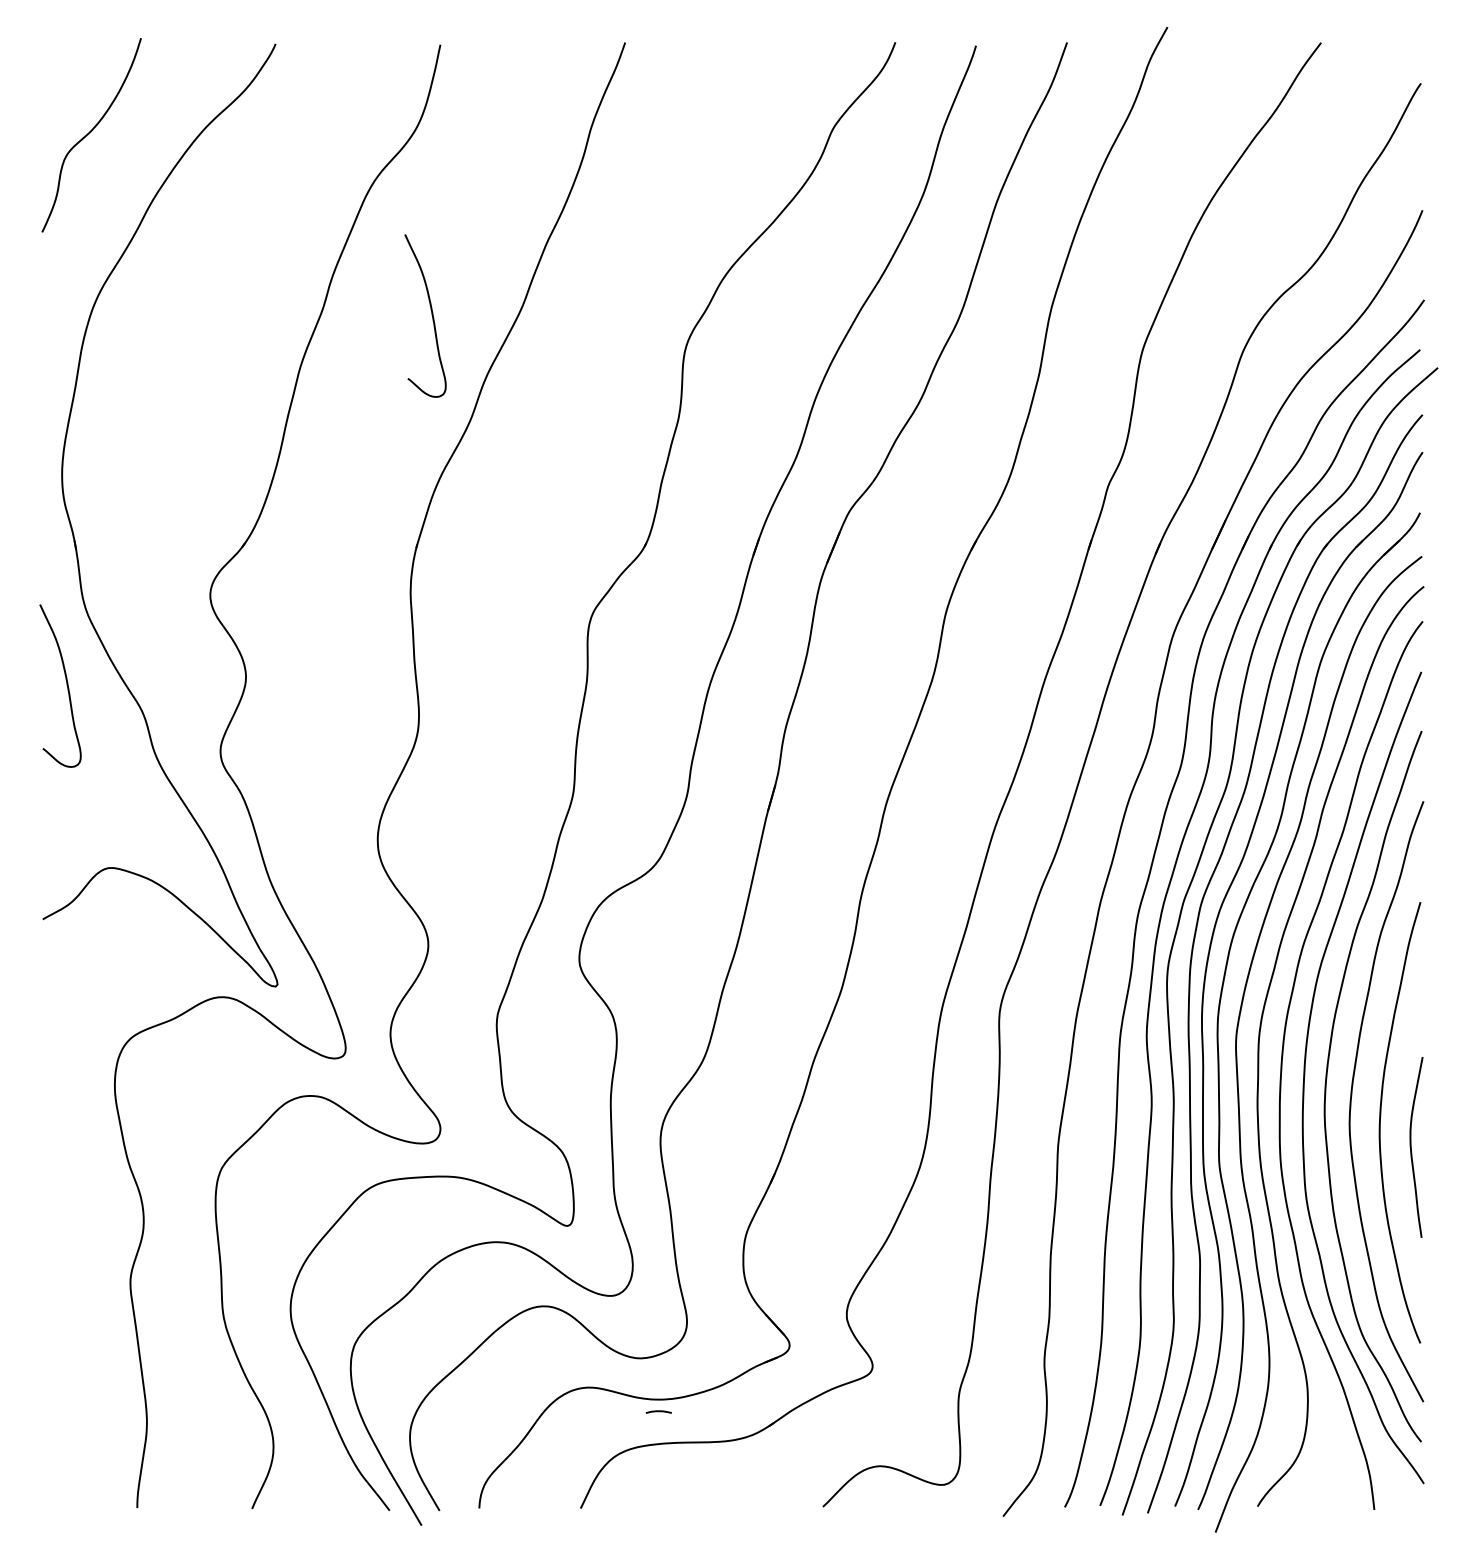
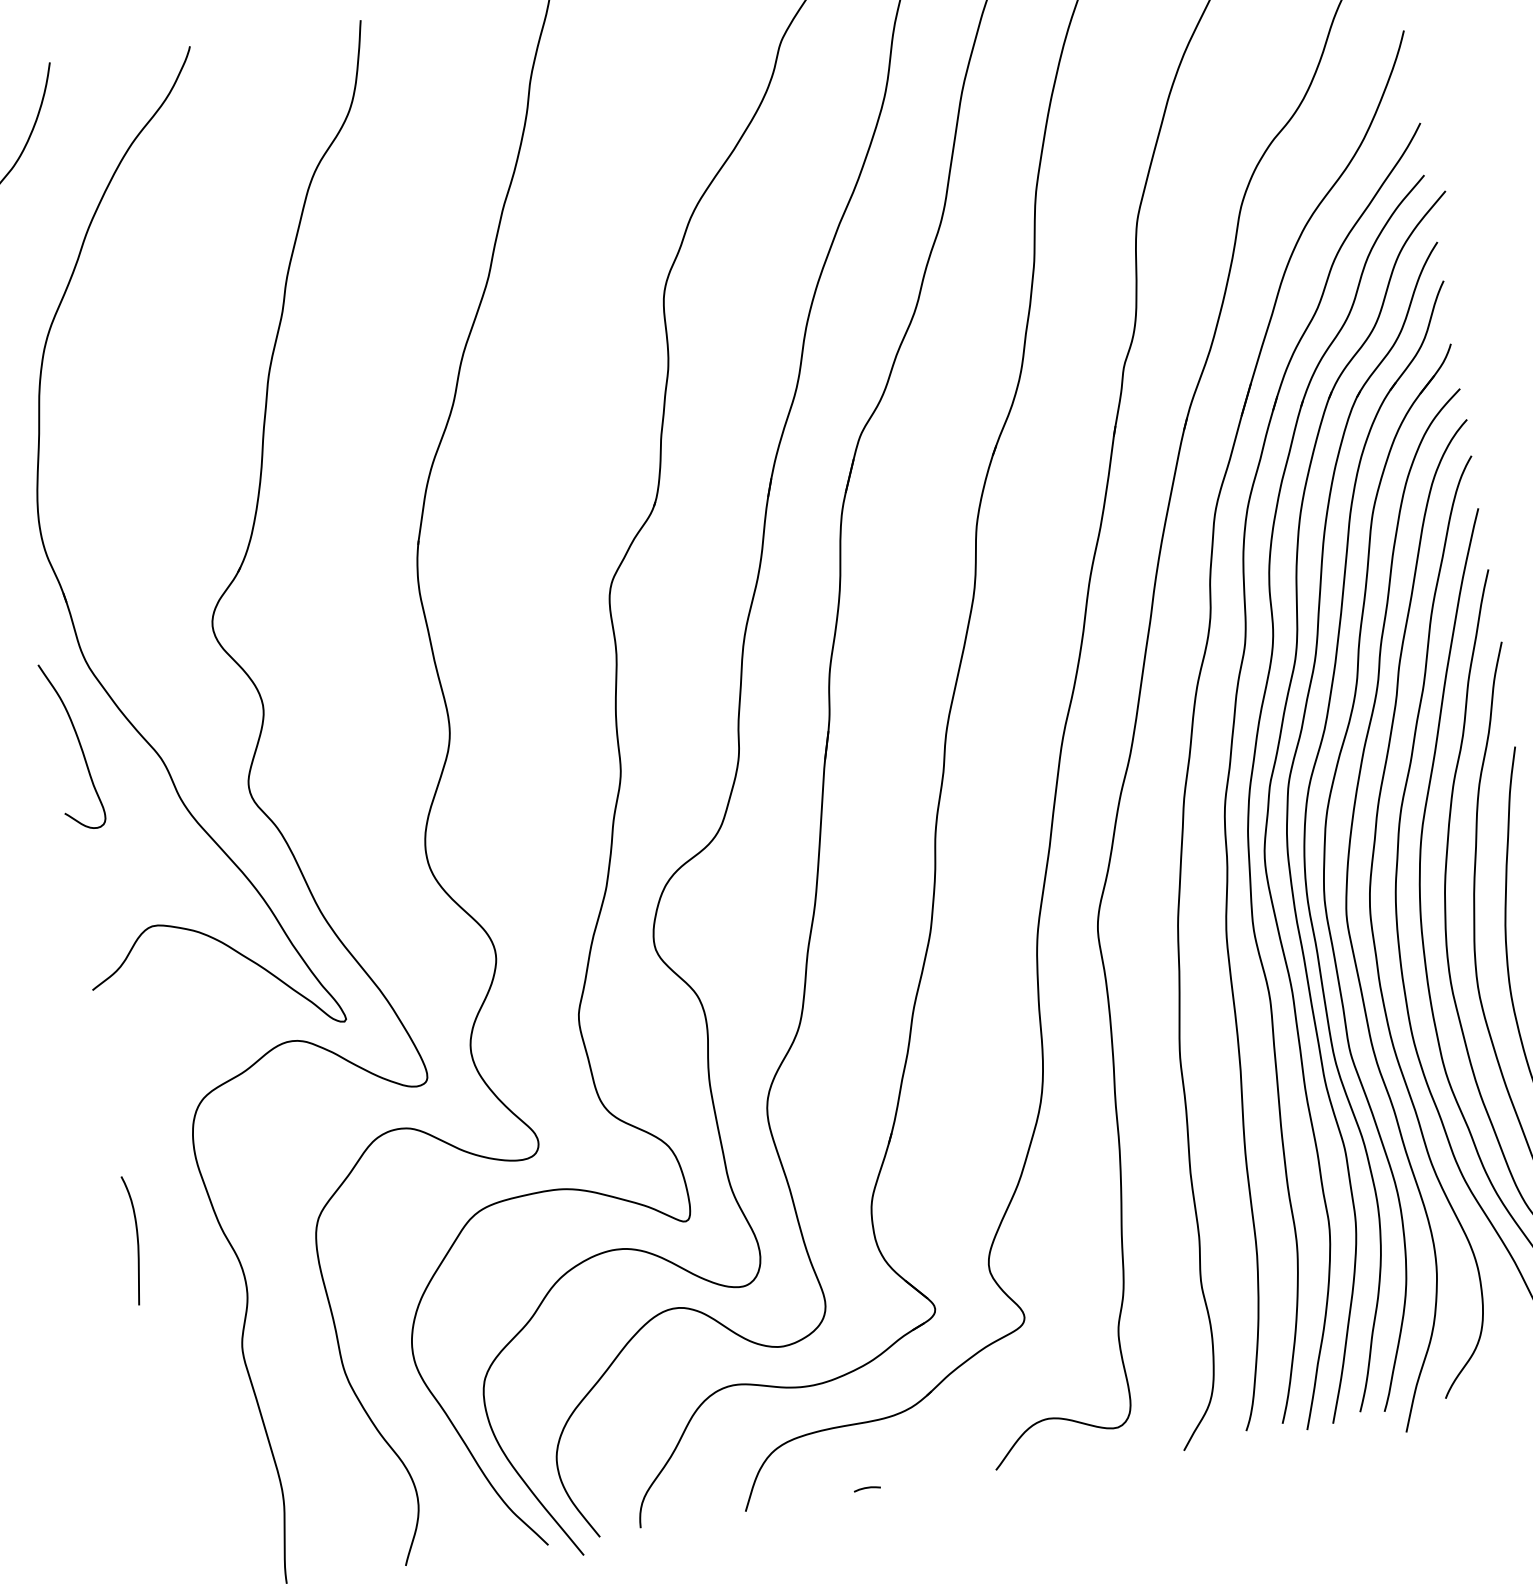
curve: (431, 315) -> (395, 301), removed
curve: (47, 1161) -> (137, 1239), added
line: (658, 1411) -> (866, 1488), moved

